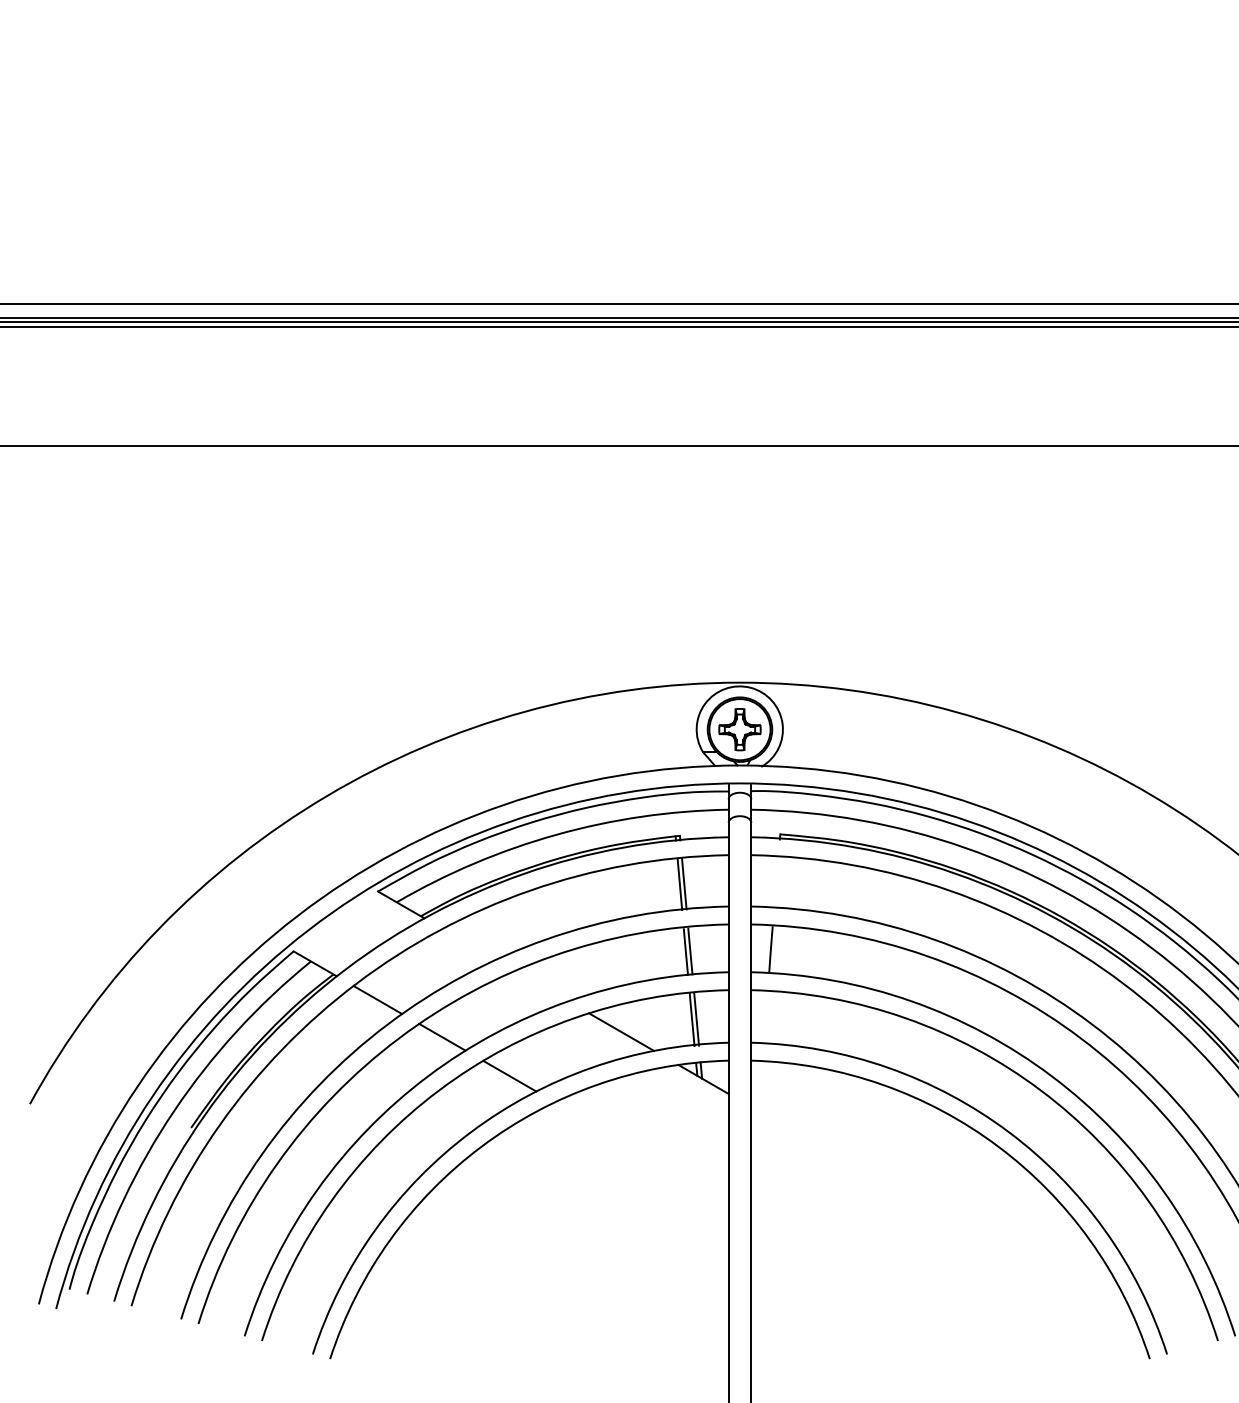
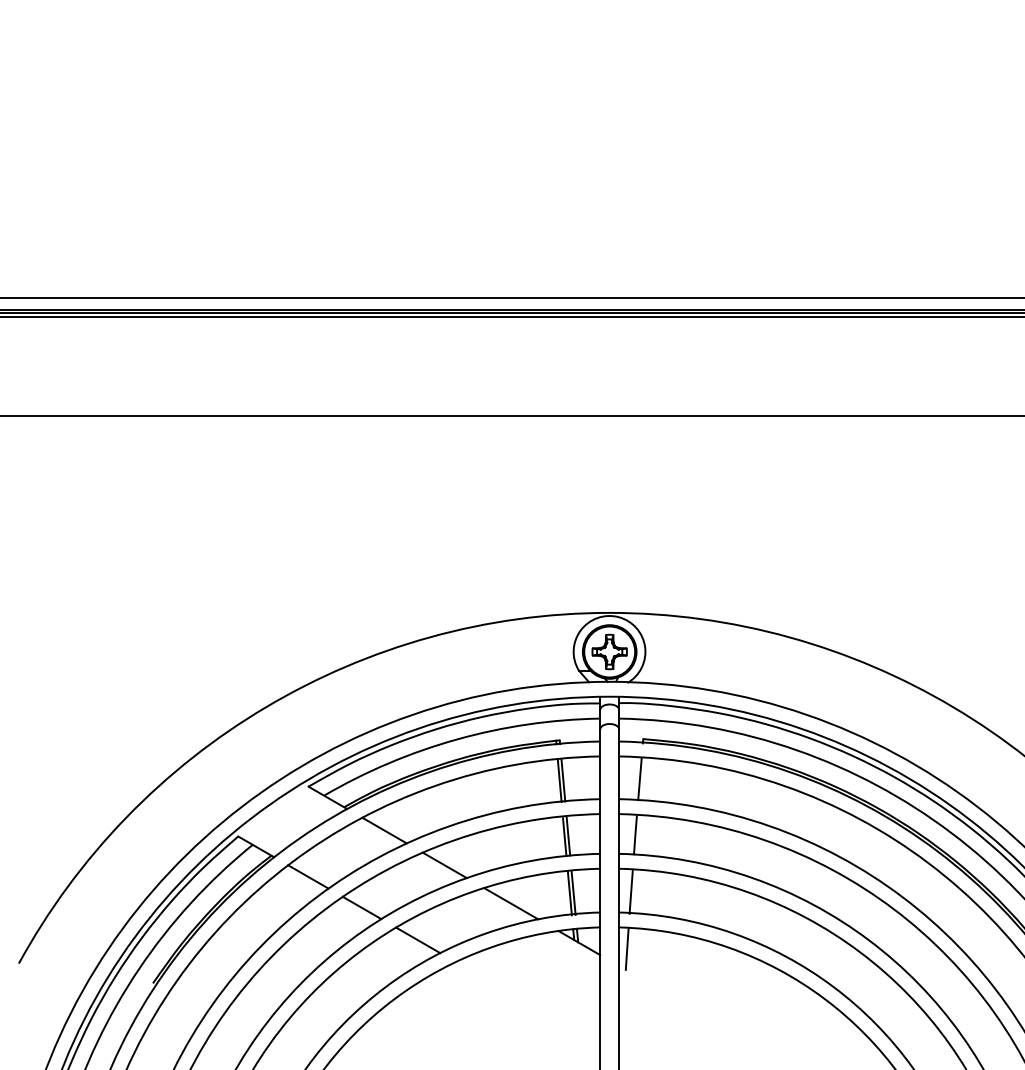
line: (776, 882) -> (640, 779), added
line: (469, 943) -> (384, 829), added
line: (541, 985) -> (444, 864), added
line: (765, 1017) -> (630, 891), added
line: (760, 1086) -> (626, 948), added

